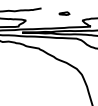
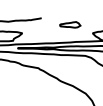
part: (64, 13) -> (70, 24), size x1.67

